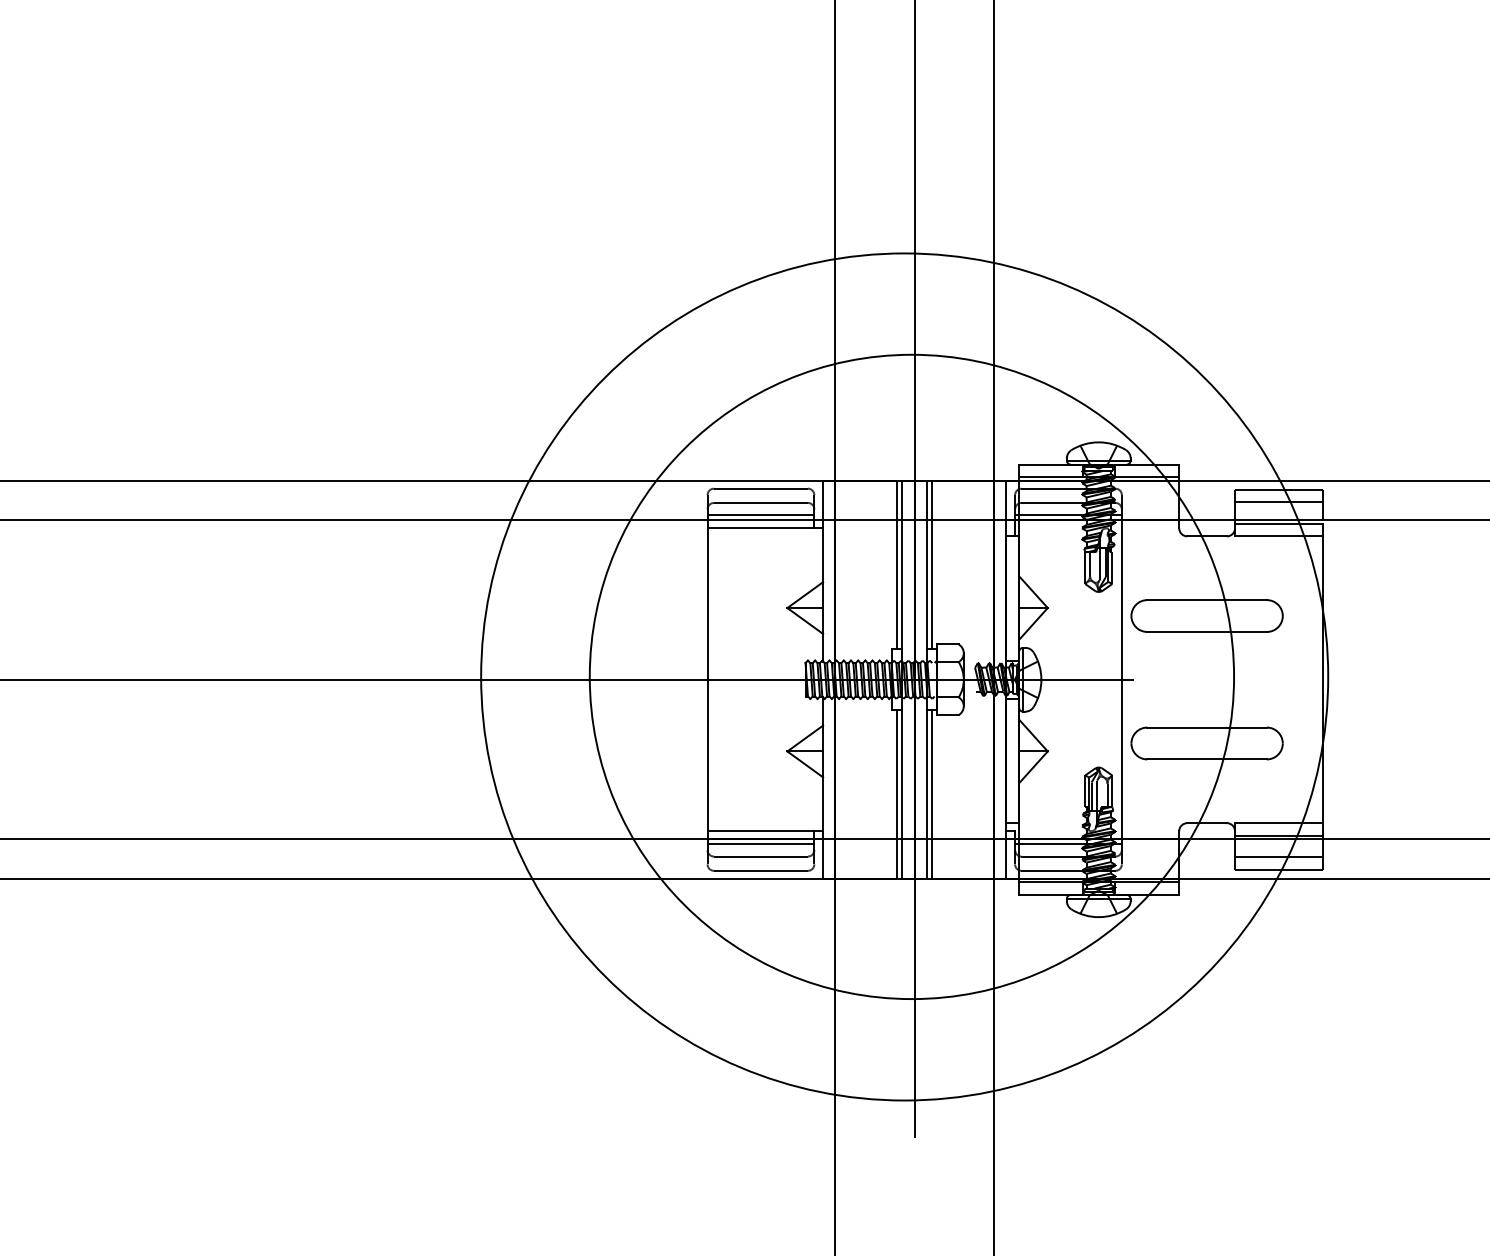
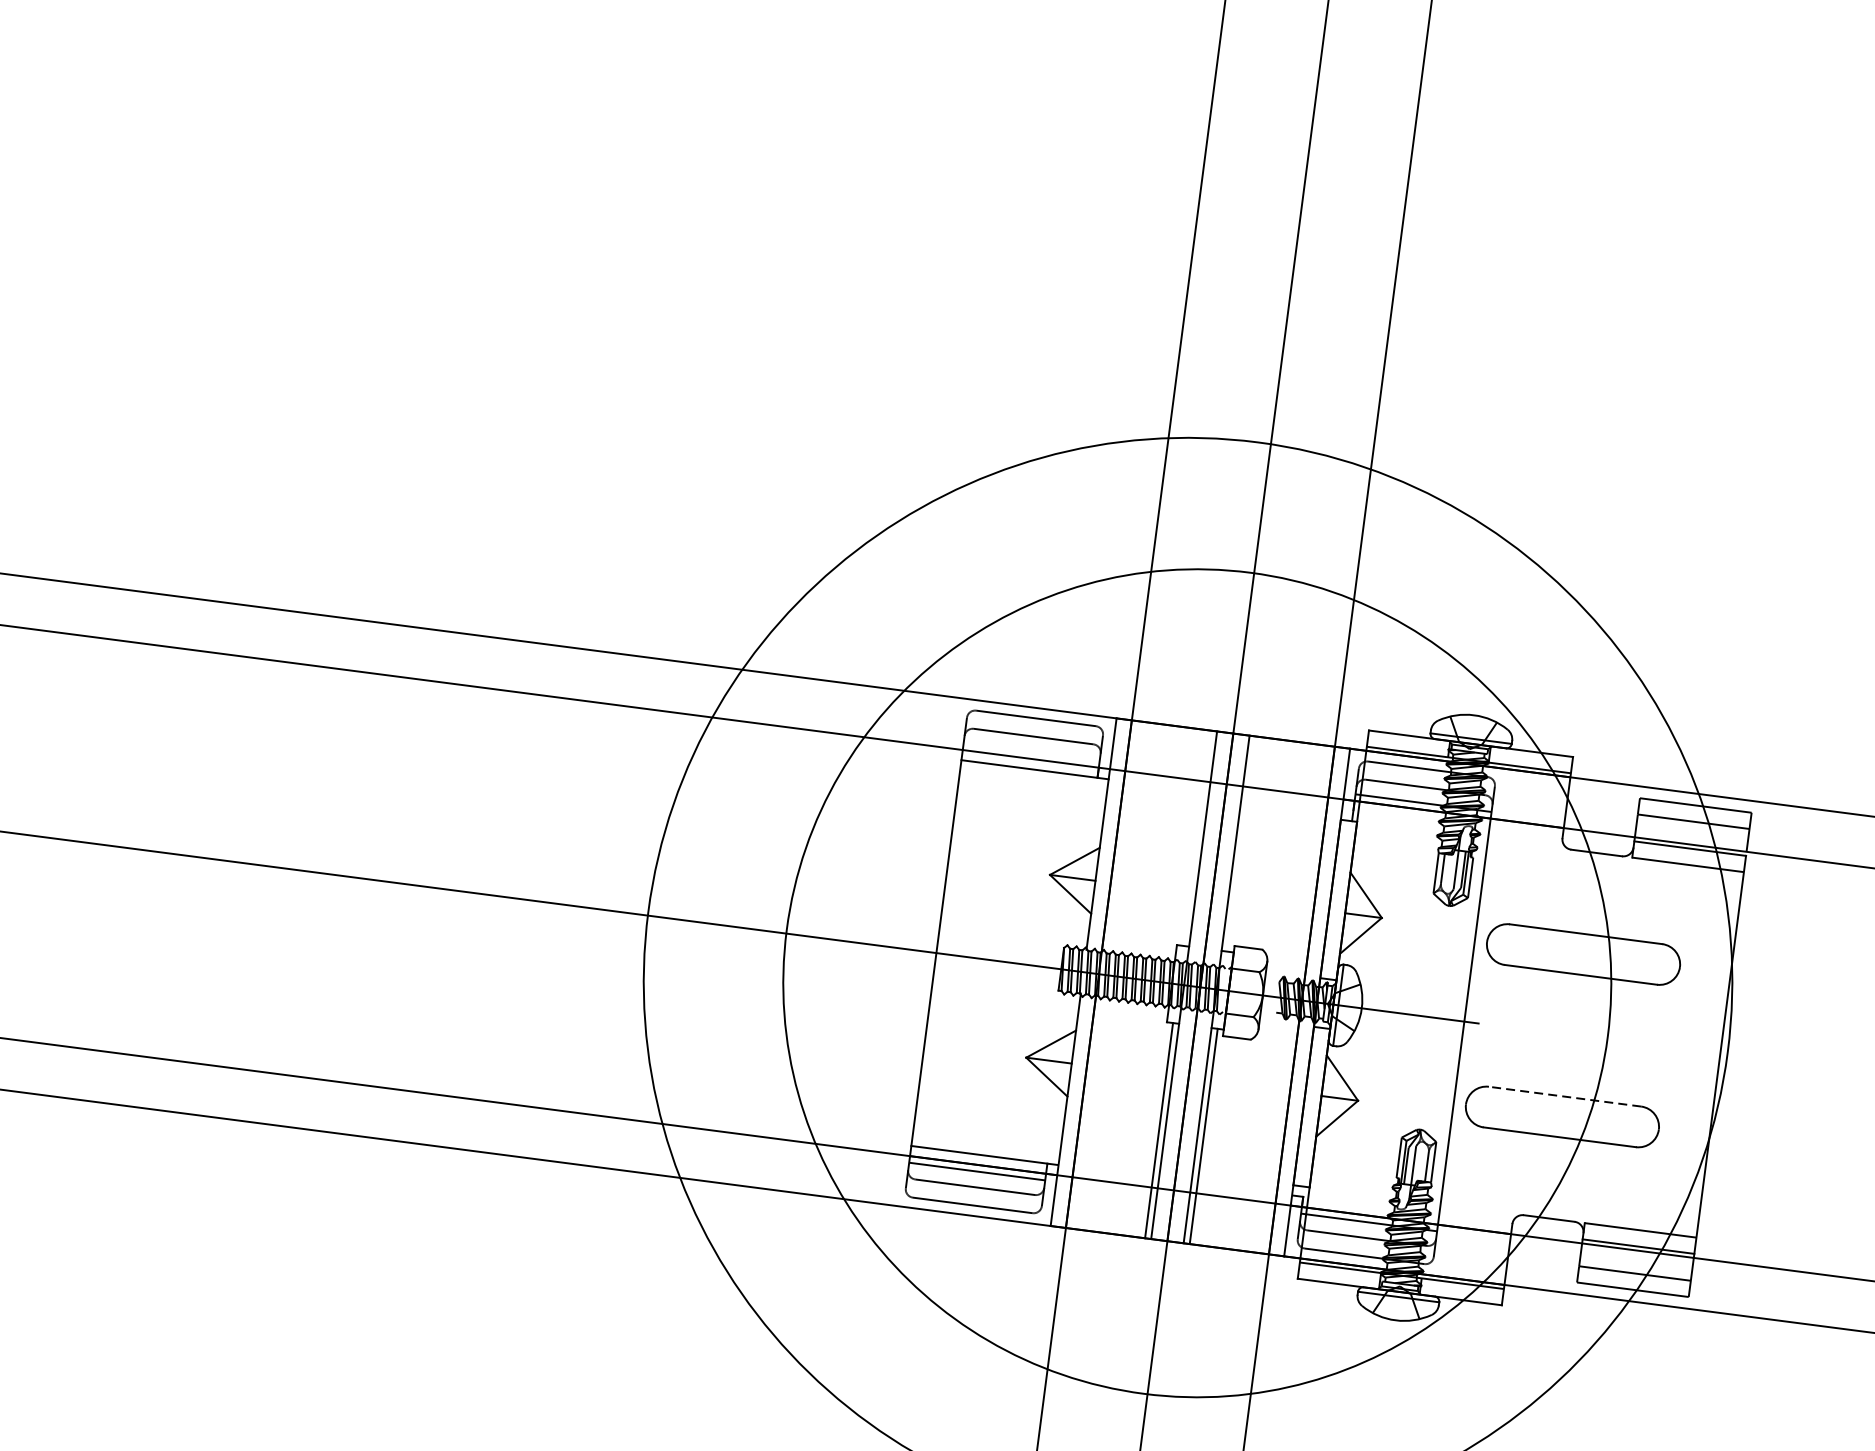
line: (760, 515) -> (1031, 752), removed
line: (897, 564) -> (1197, 837), removed
line: (932, 564) -> (1242, 843), removed
line: (1207, 727) -> (1565, 1096), solid -> dashed

